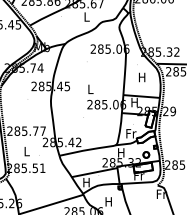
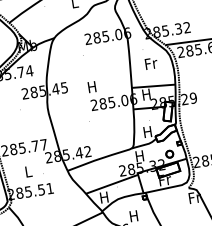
text: (142, 77) -> (151, 63), H -> Fr
text: (90, 89) -> (92, 87), L -> H
text: (131, 133) -> (148, 131), Fr -> H

